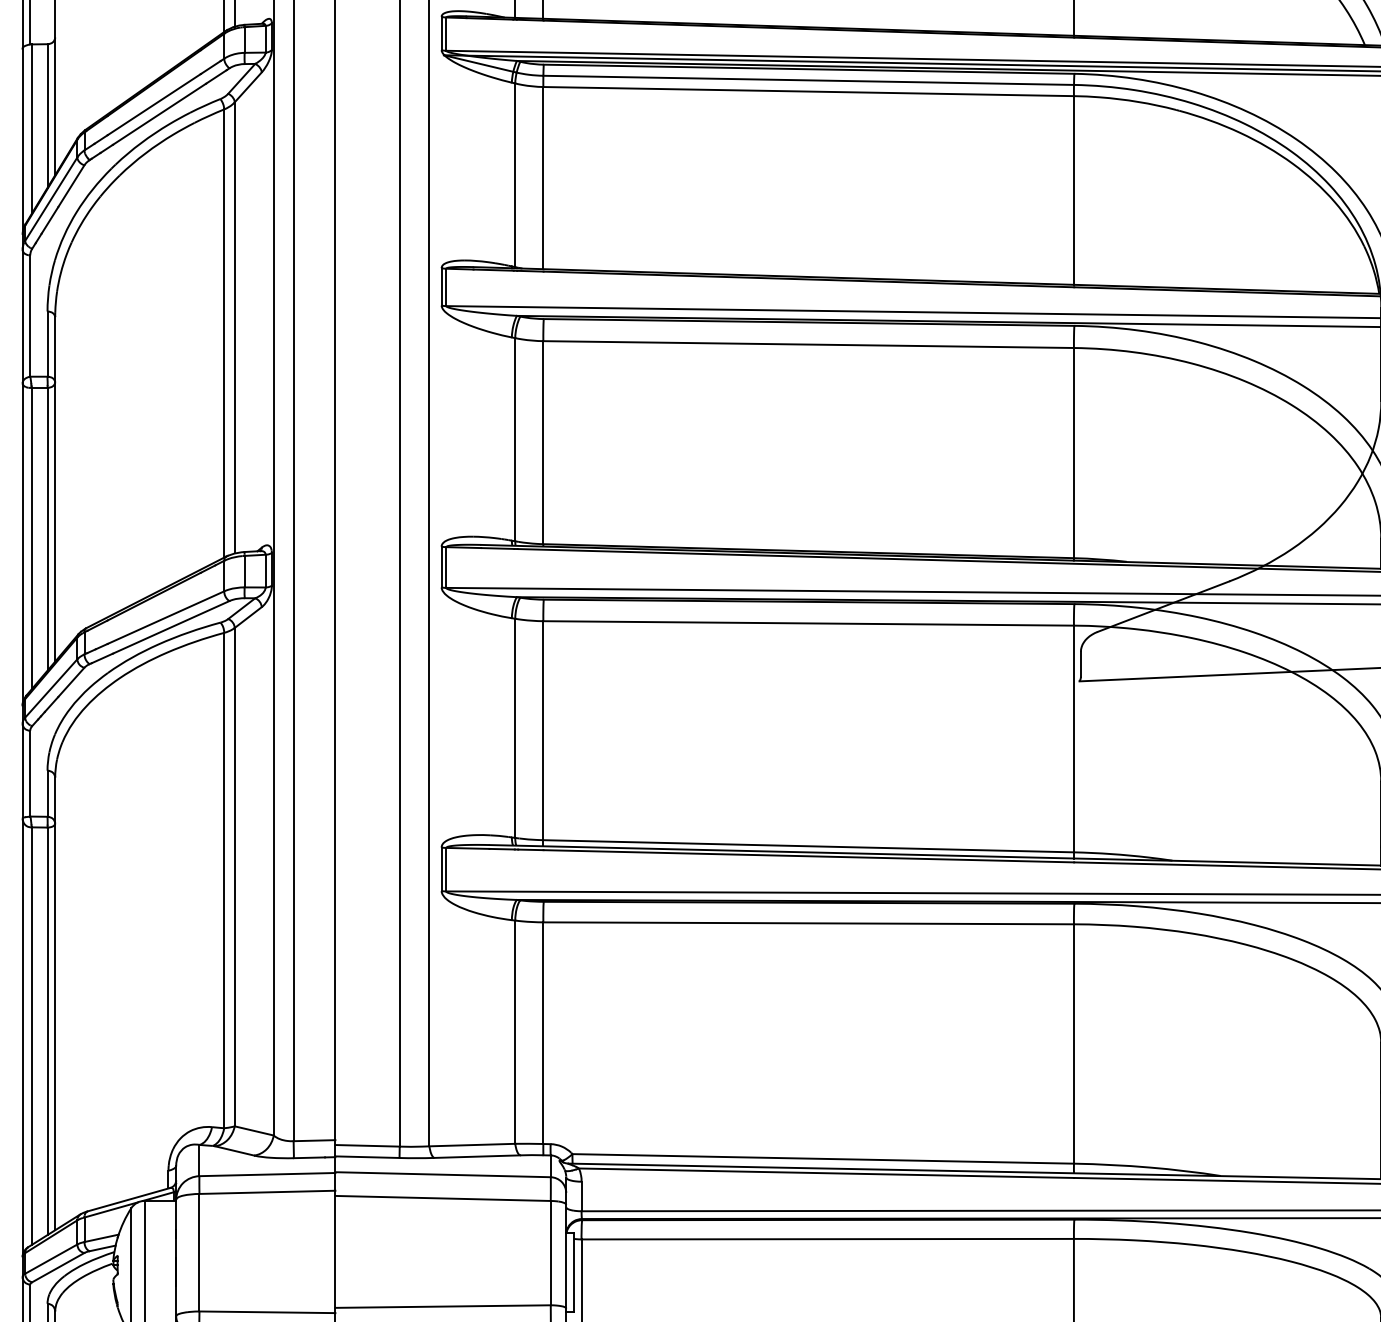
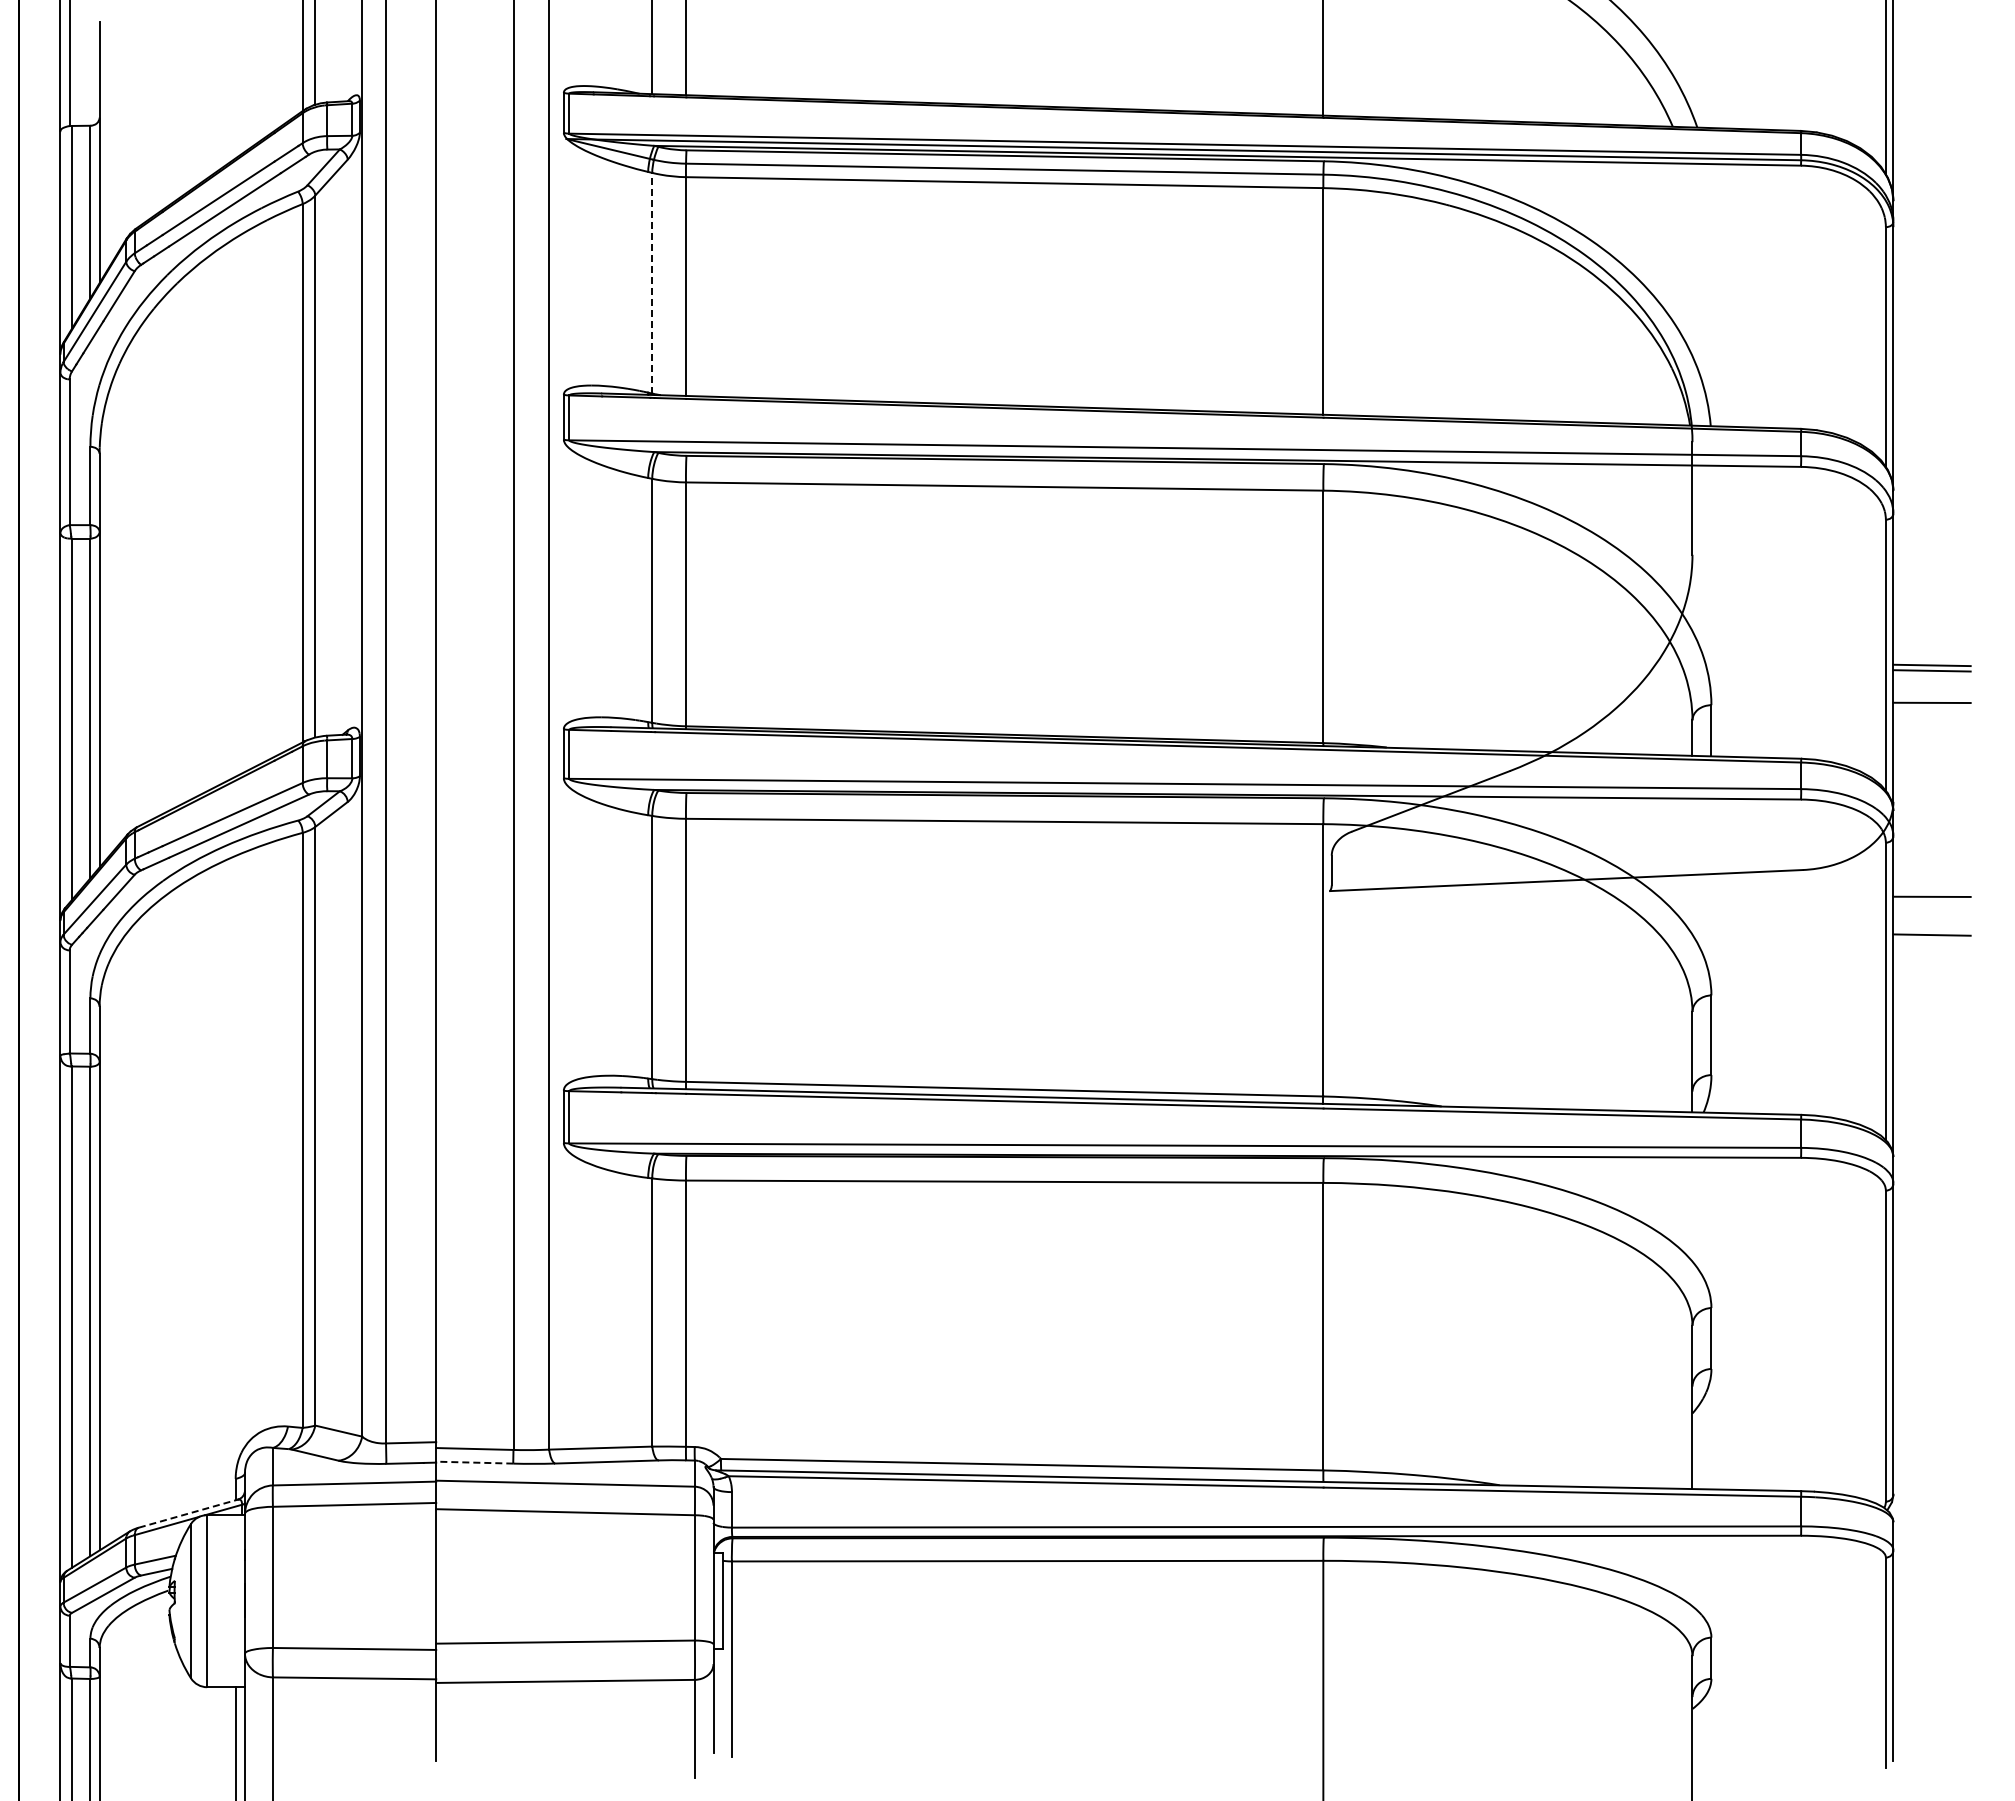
line: (515, 174) -> (652, 282), solid -> dashed
line: (367, 1157) -> (474, 1462), solid -> dashed
line: (129, 1199) -> (188, 1513), solid -> dashed

